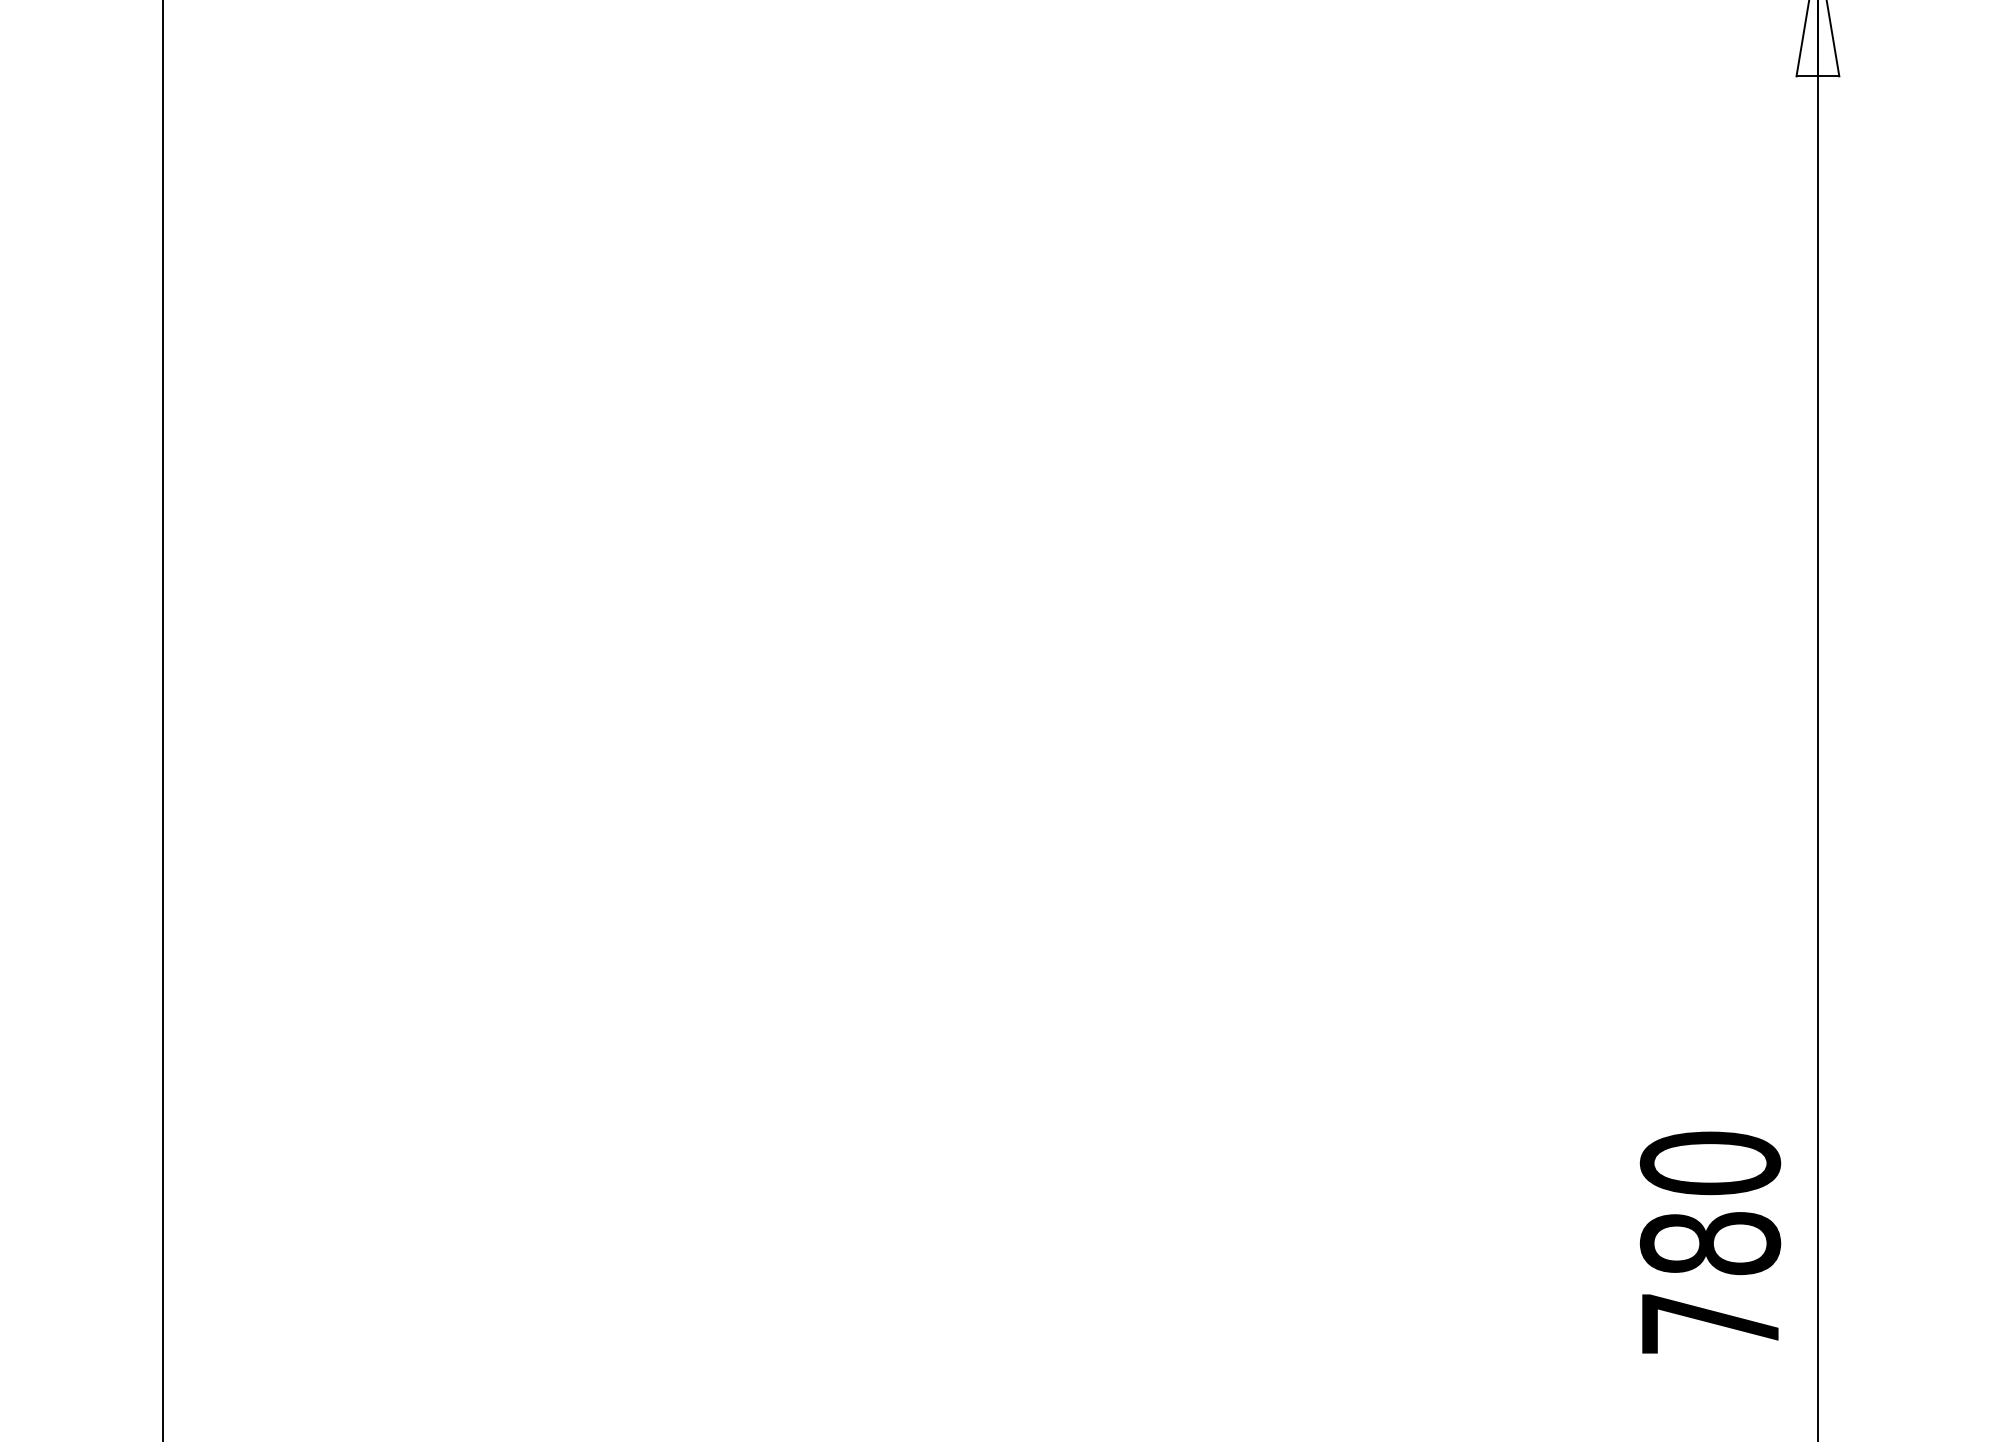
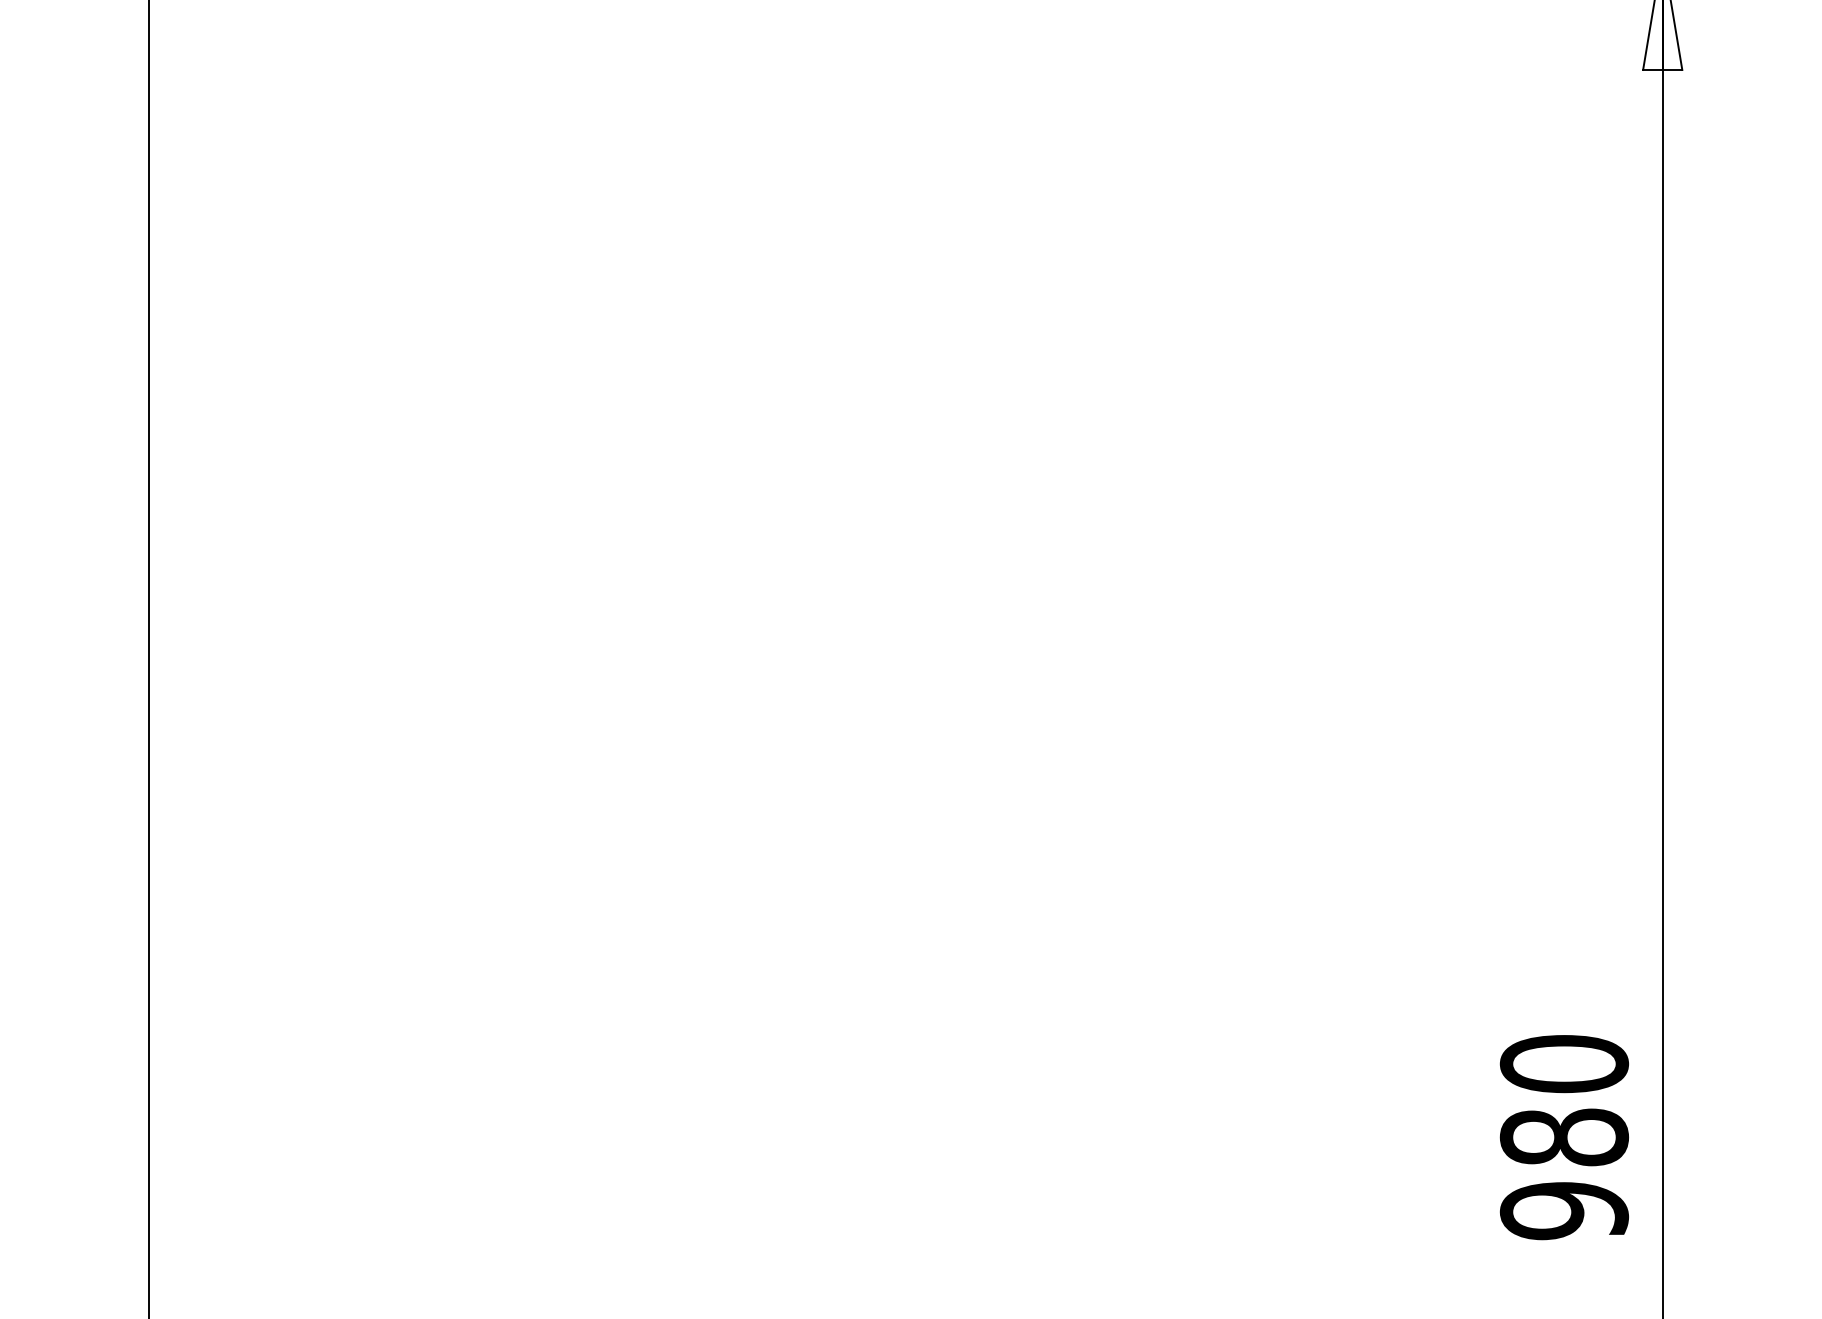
text: (1710, 1324) -> (1564, 1211), 780 -> 980

